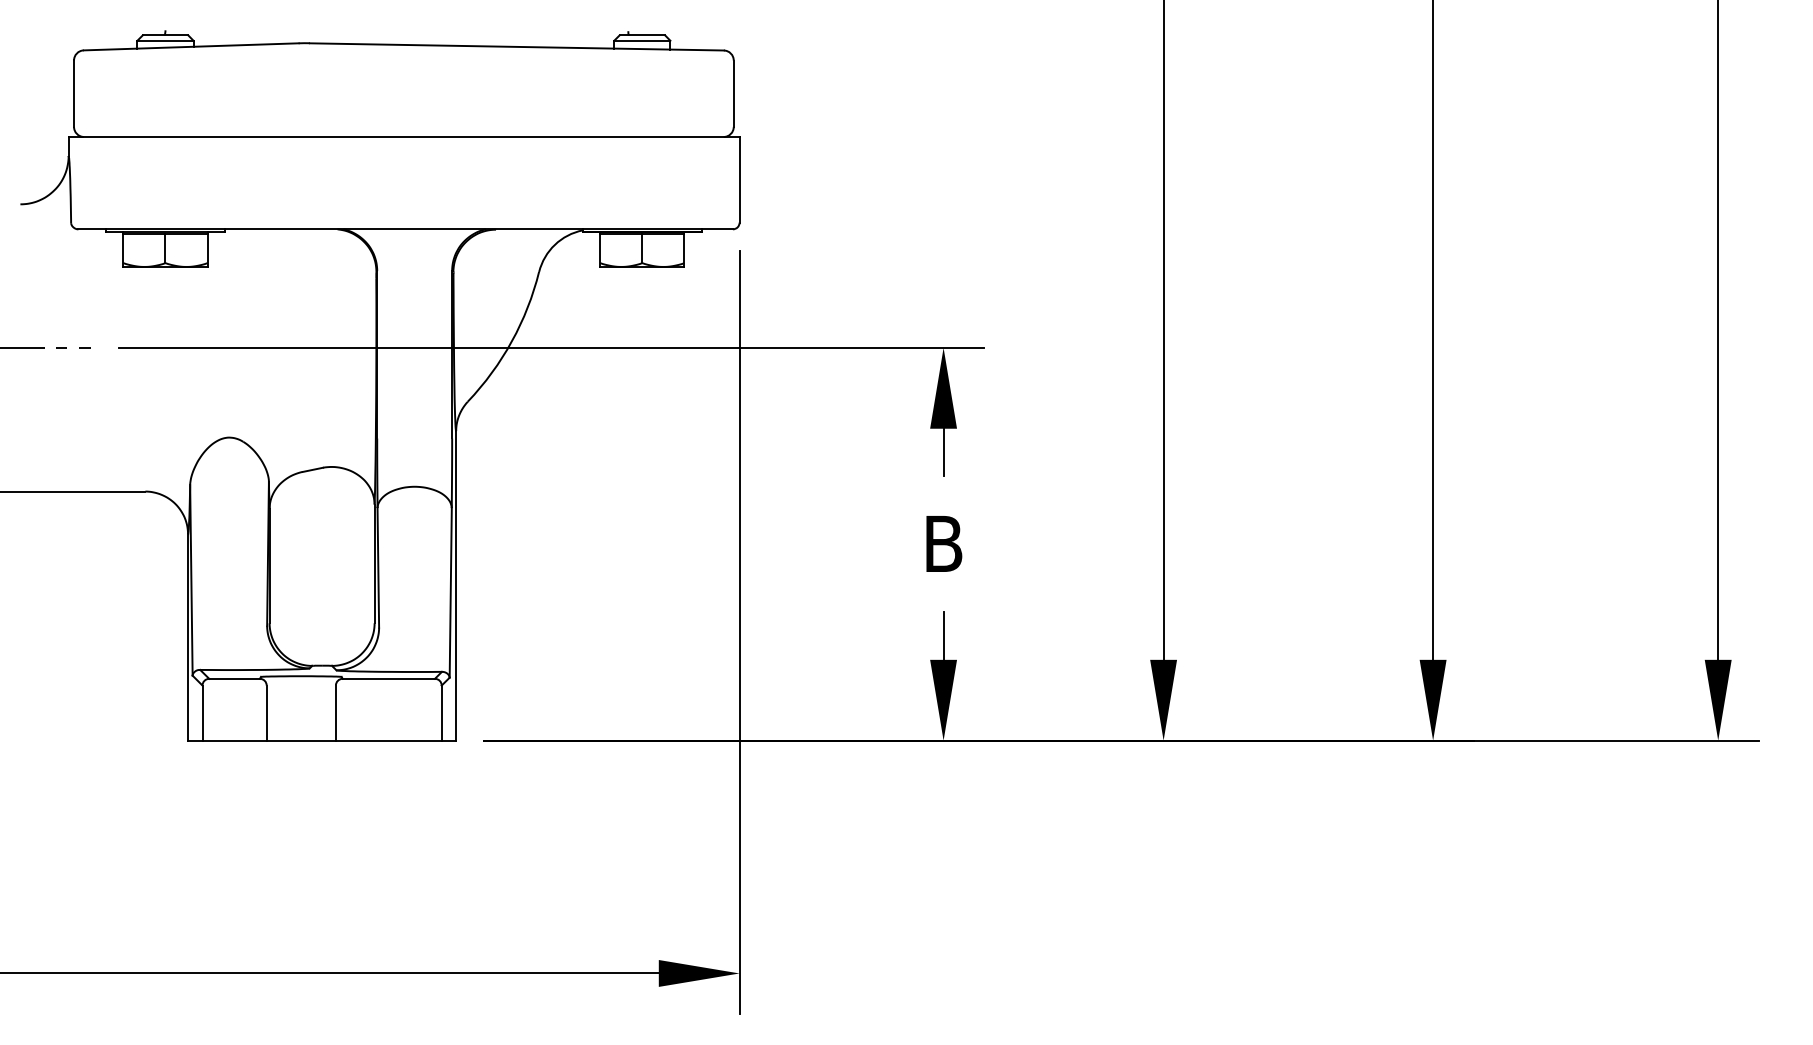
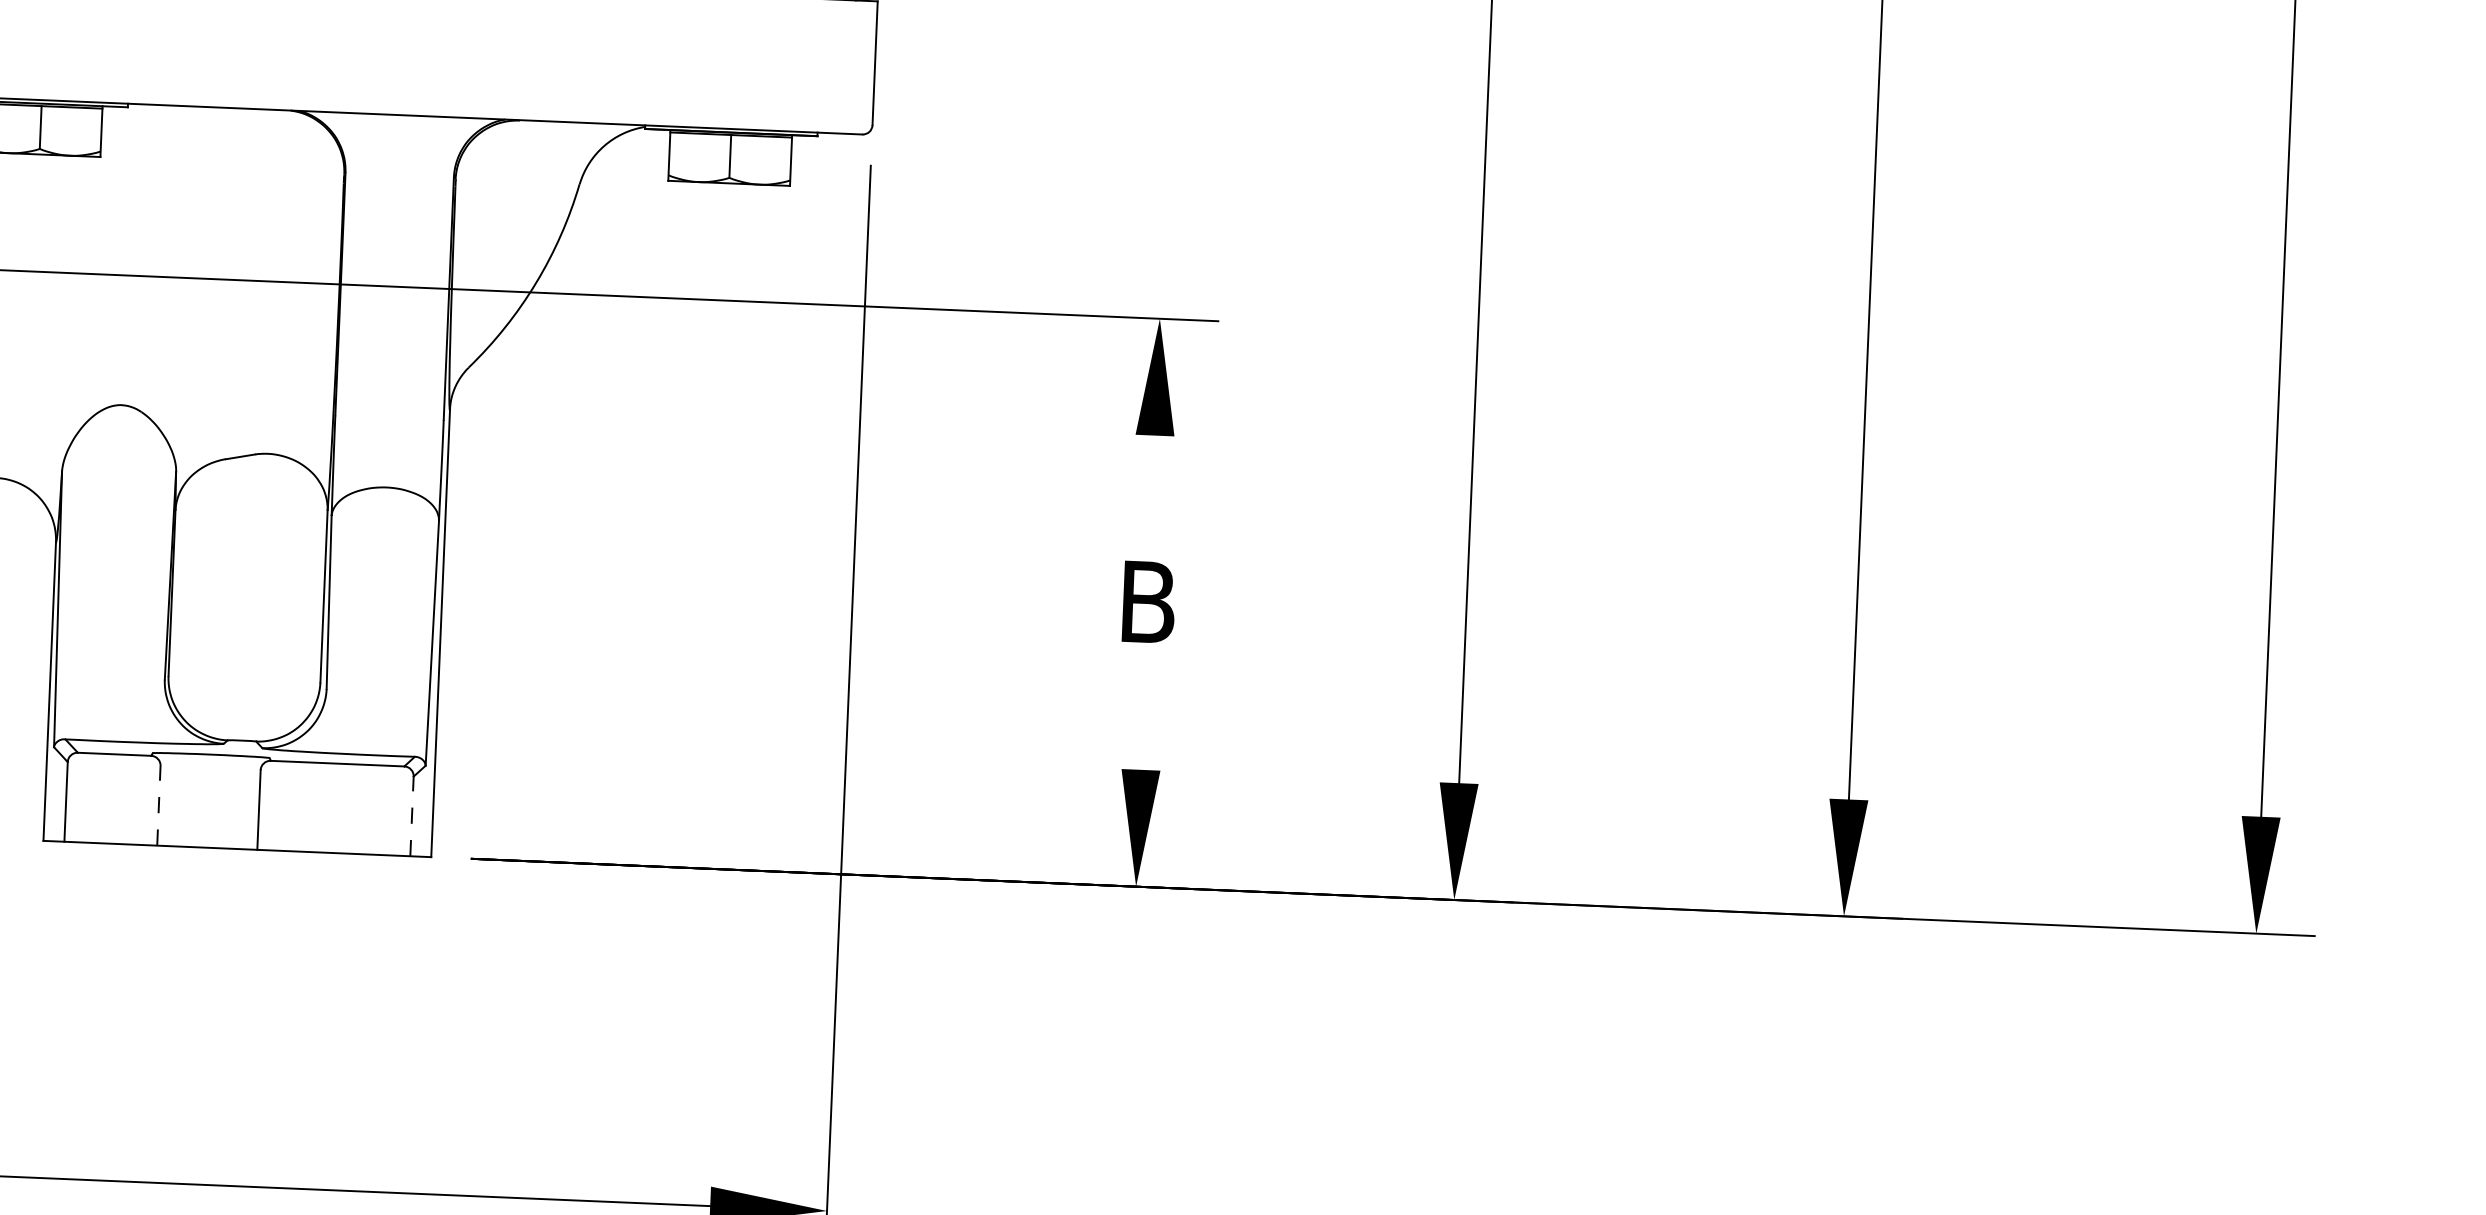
line: (943, 451) -> (1153, 468), removed
line: (943, 635) -> (1142, 734), removed
line: (266, 713) -> (158, 806), solid -> dashed
line: (441, 713) -> (411, 816), solid -> dashed

